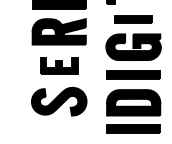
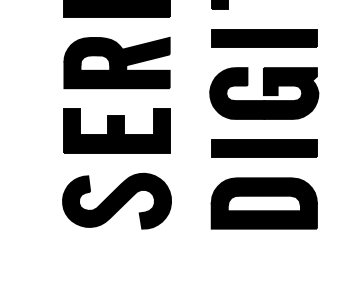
part: (133, 19) -> (264, 38), size x1.43
part: (59, 65) -> (117, 129), size x1.43
part: (133, 128) -> (264, 254), removed

